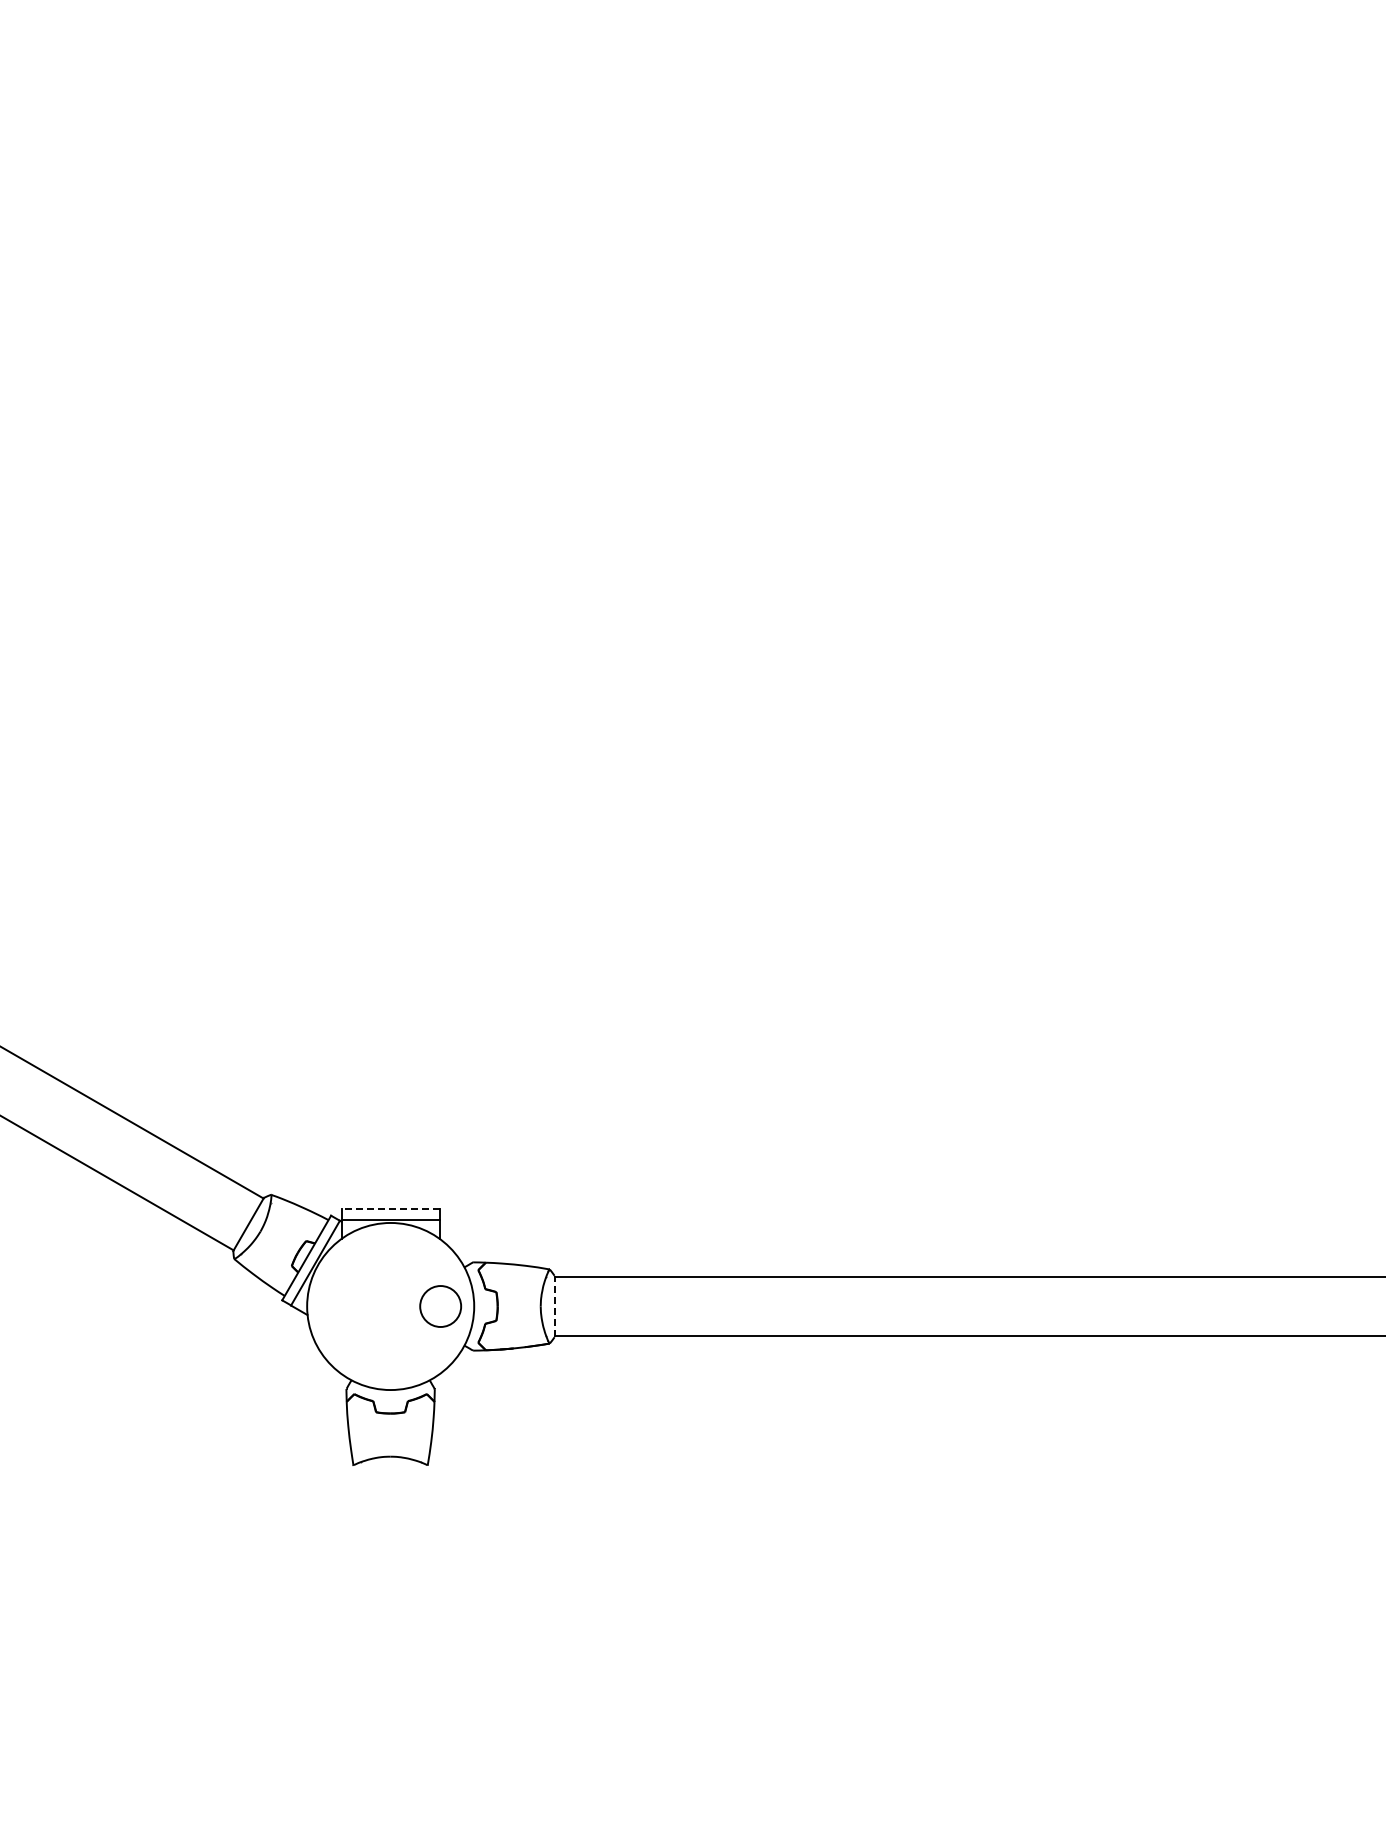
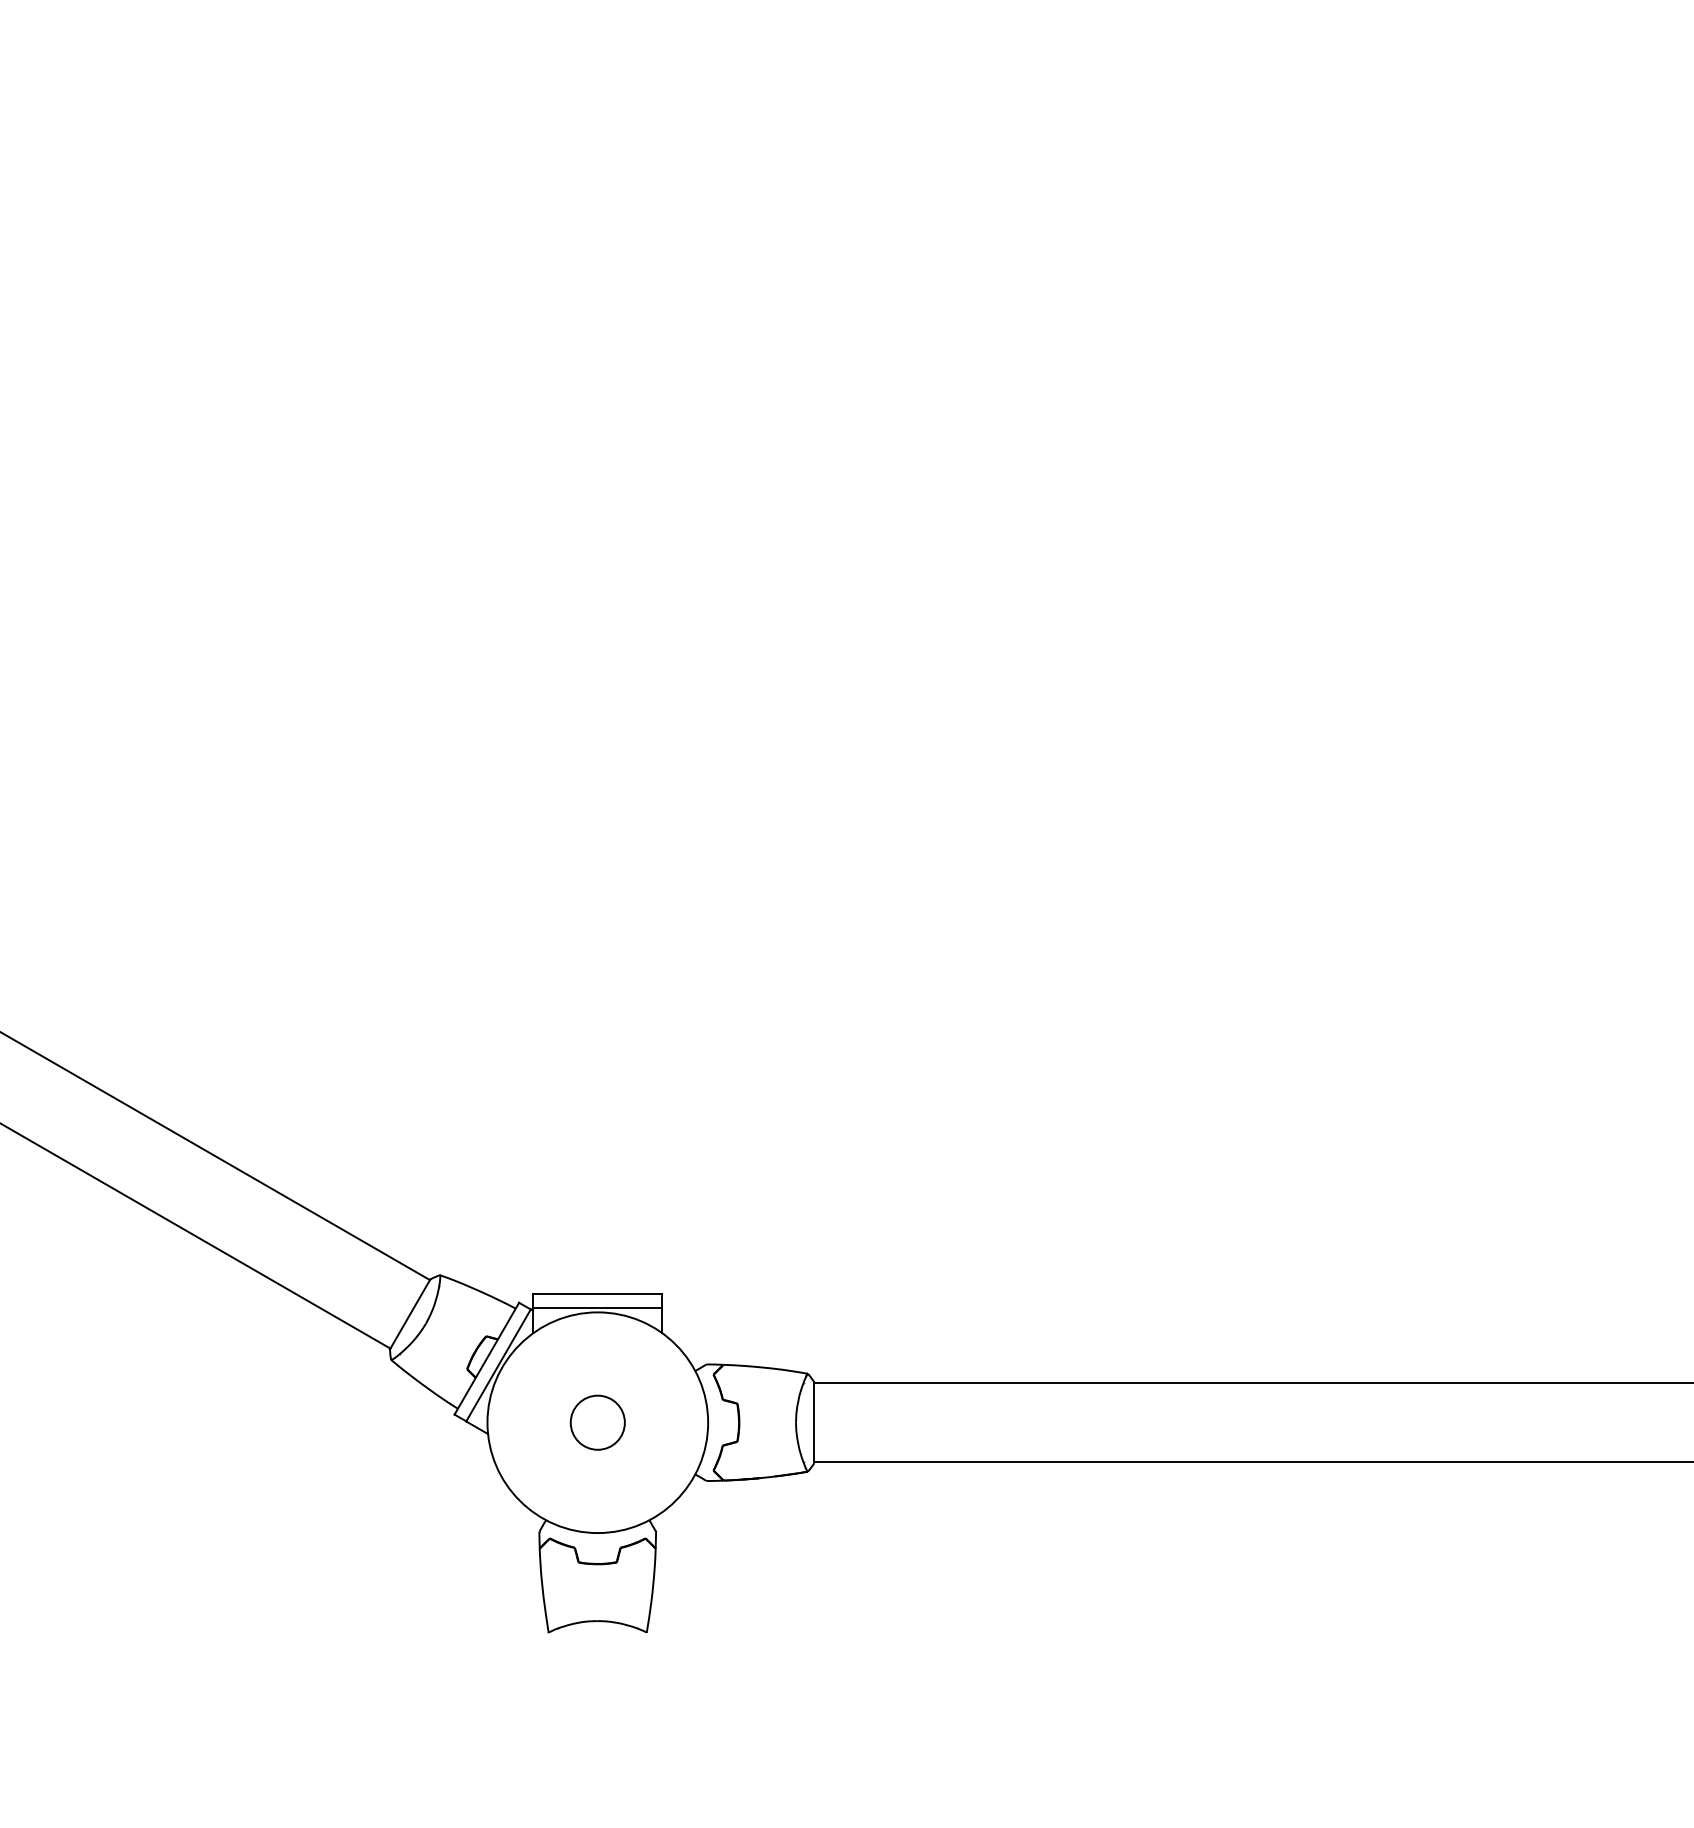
line: (390, 1209) -> (597, 1294), dashed -> solid
circle: (440, 1306) -> (597, 1422), moved
line: (554, 1306) -> (814, 1422), dashed -> solid

